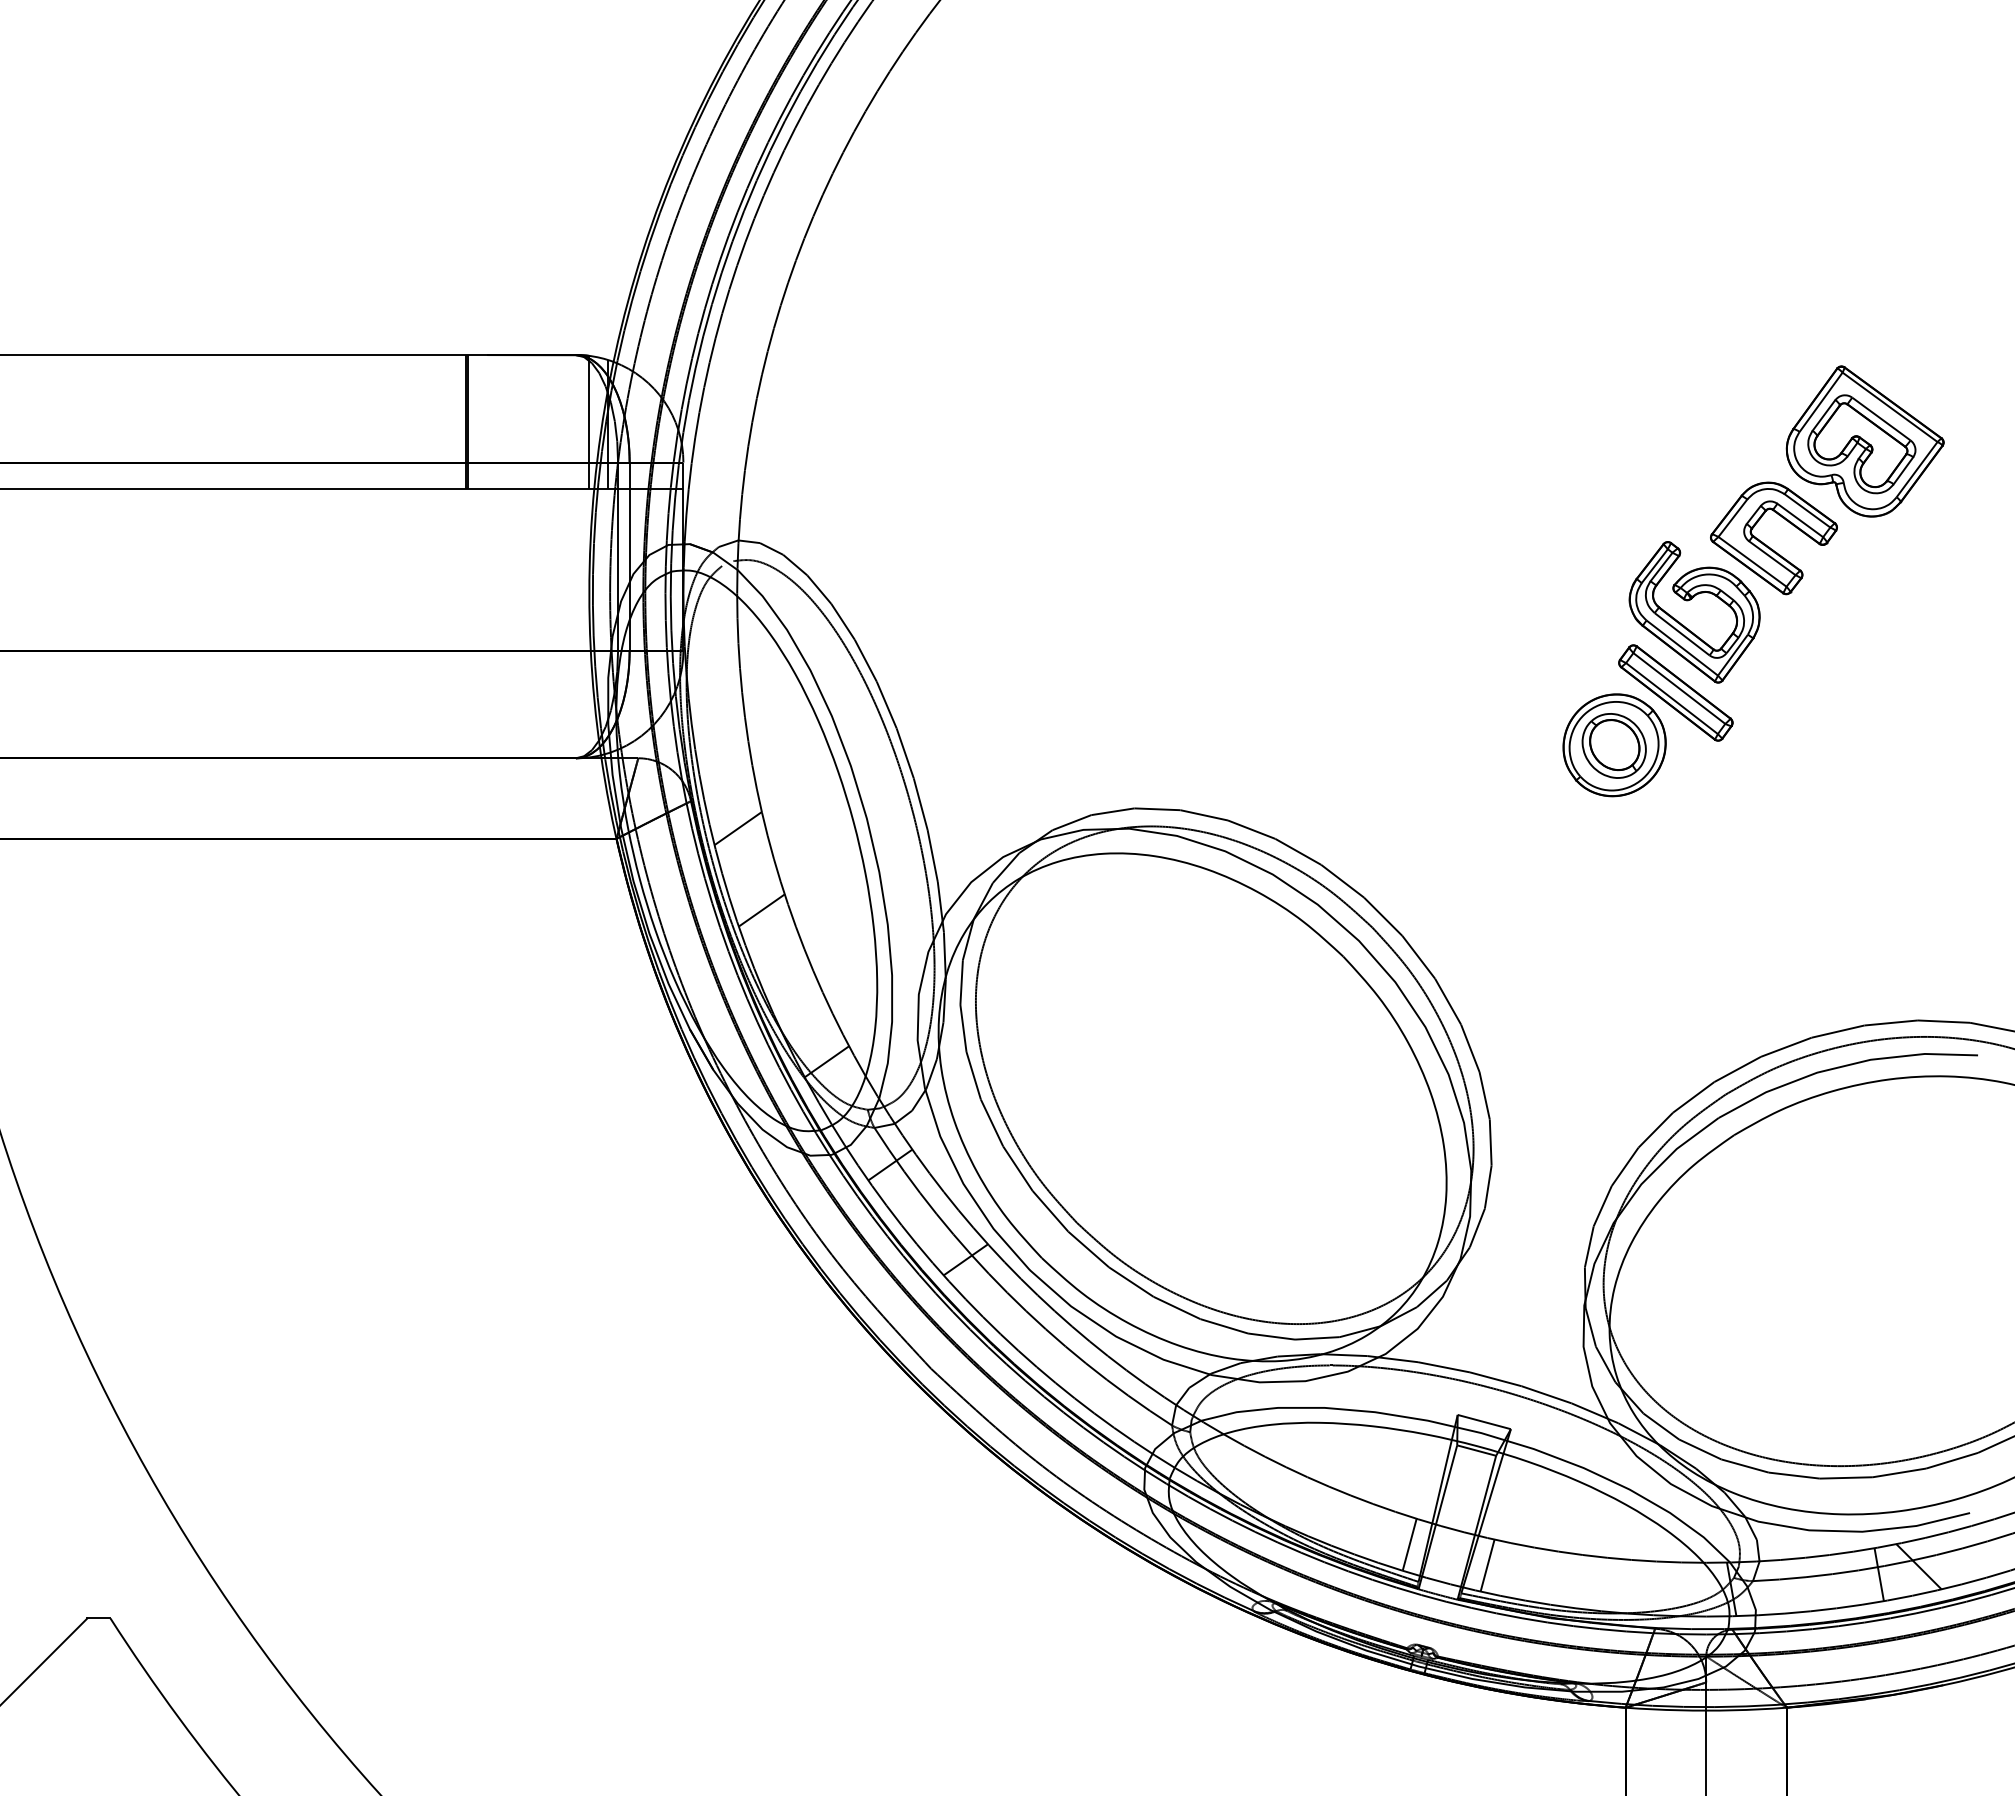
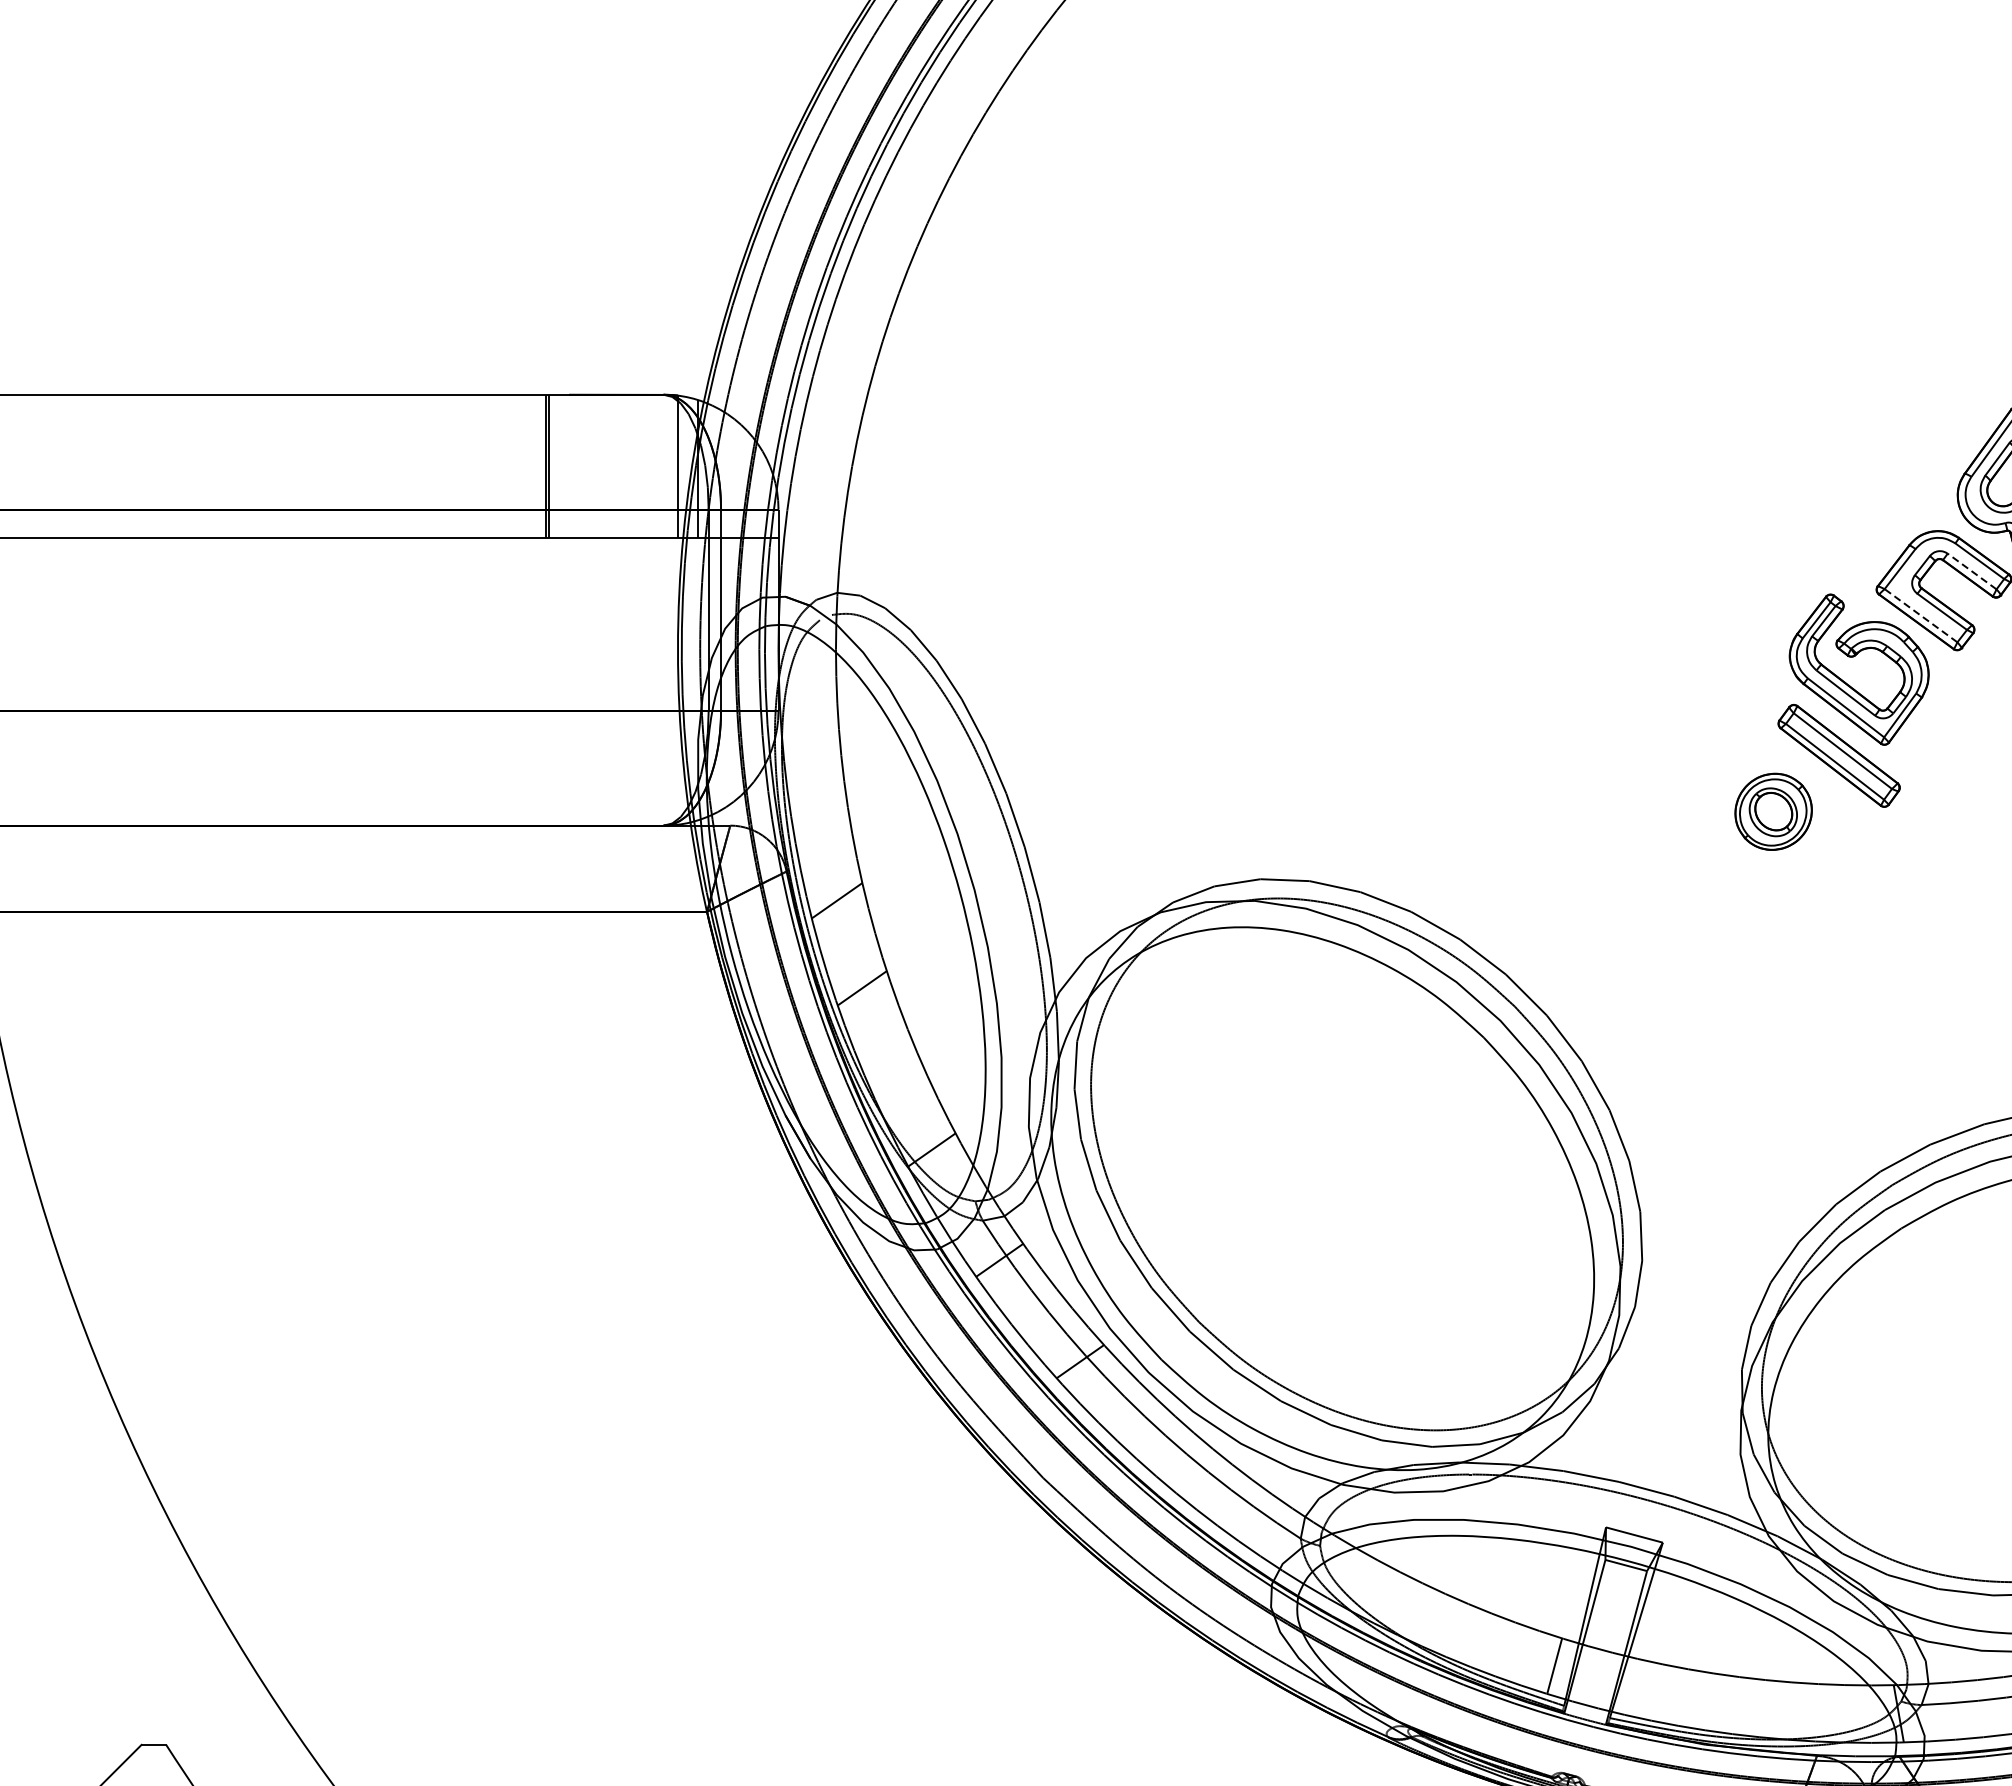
line: (1799, 520) -> (1971, 571), solid -> dashed
line: (1752, 561) -> (1921, 615), solid -> dashed
part: (1614, 745) -> (1773, 811), size x0.7
line: (1487, 1565) -> (1637, 1688), removed

